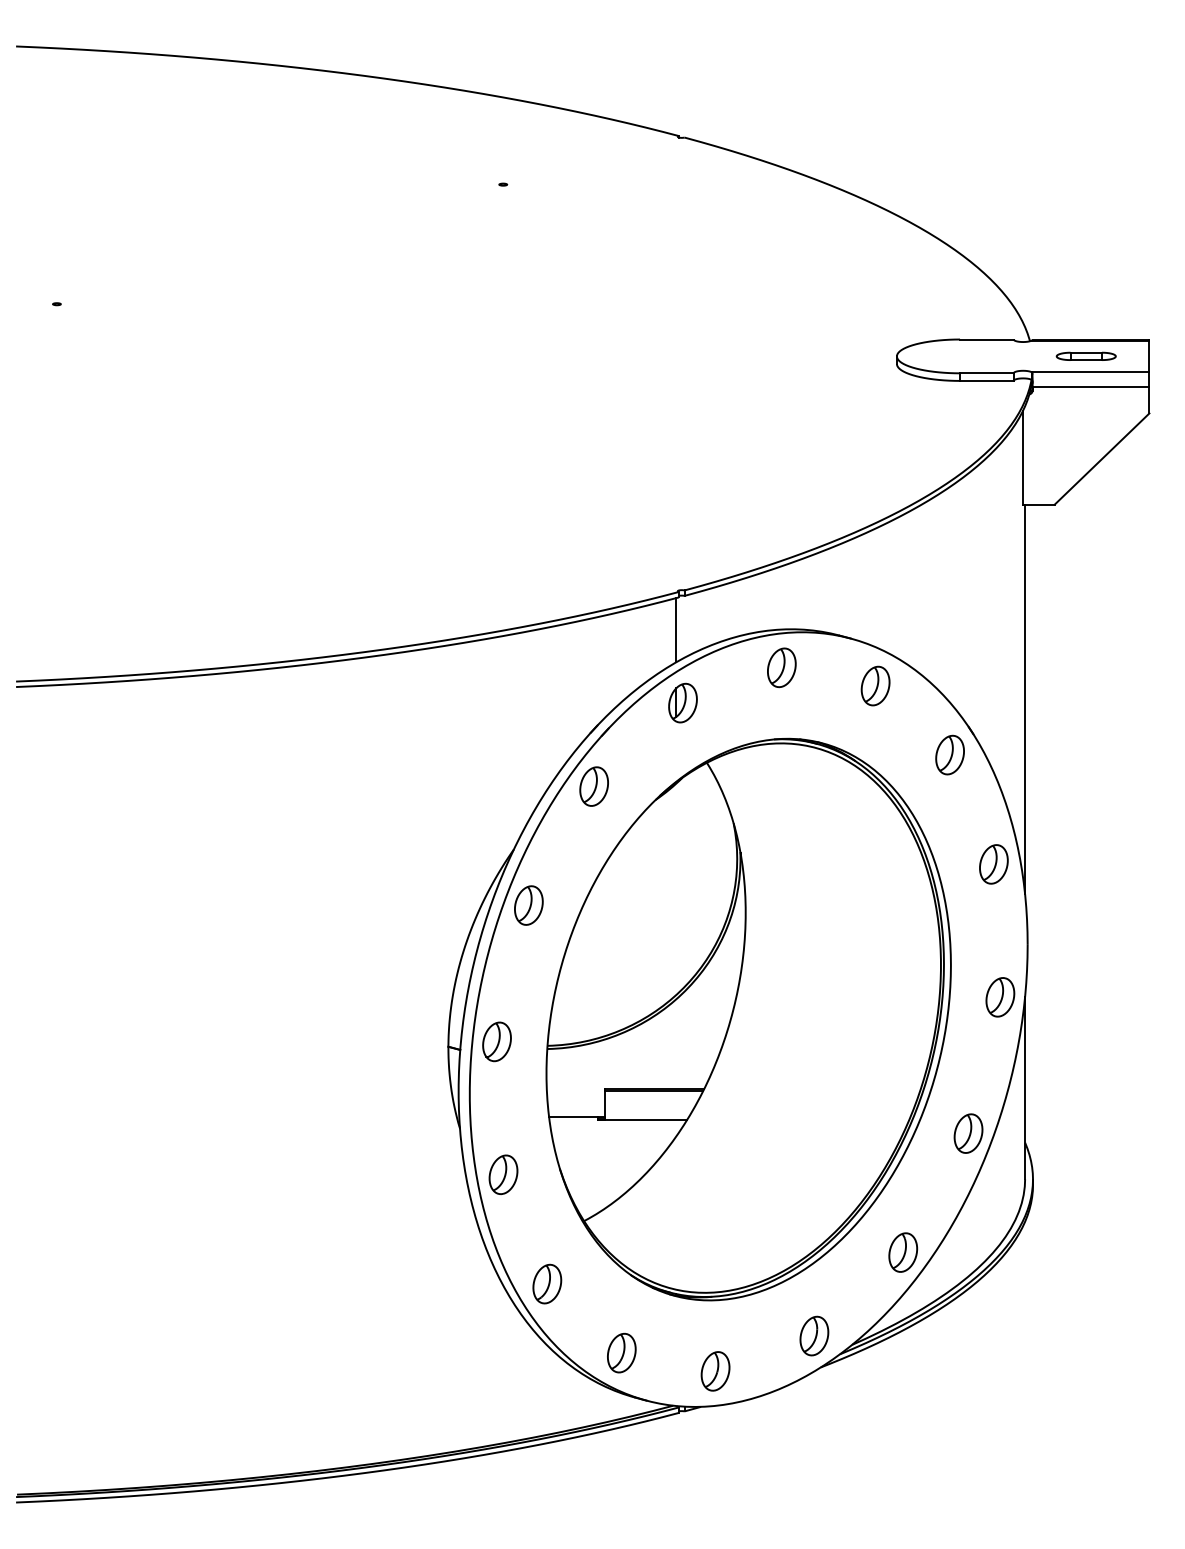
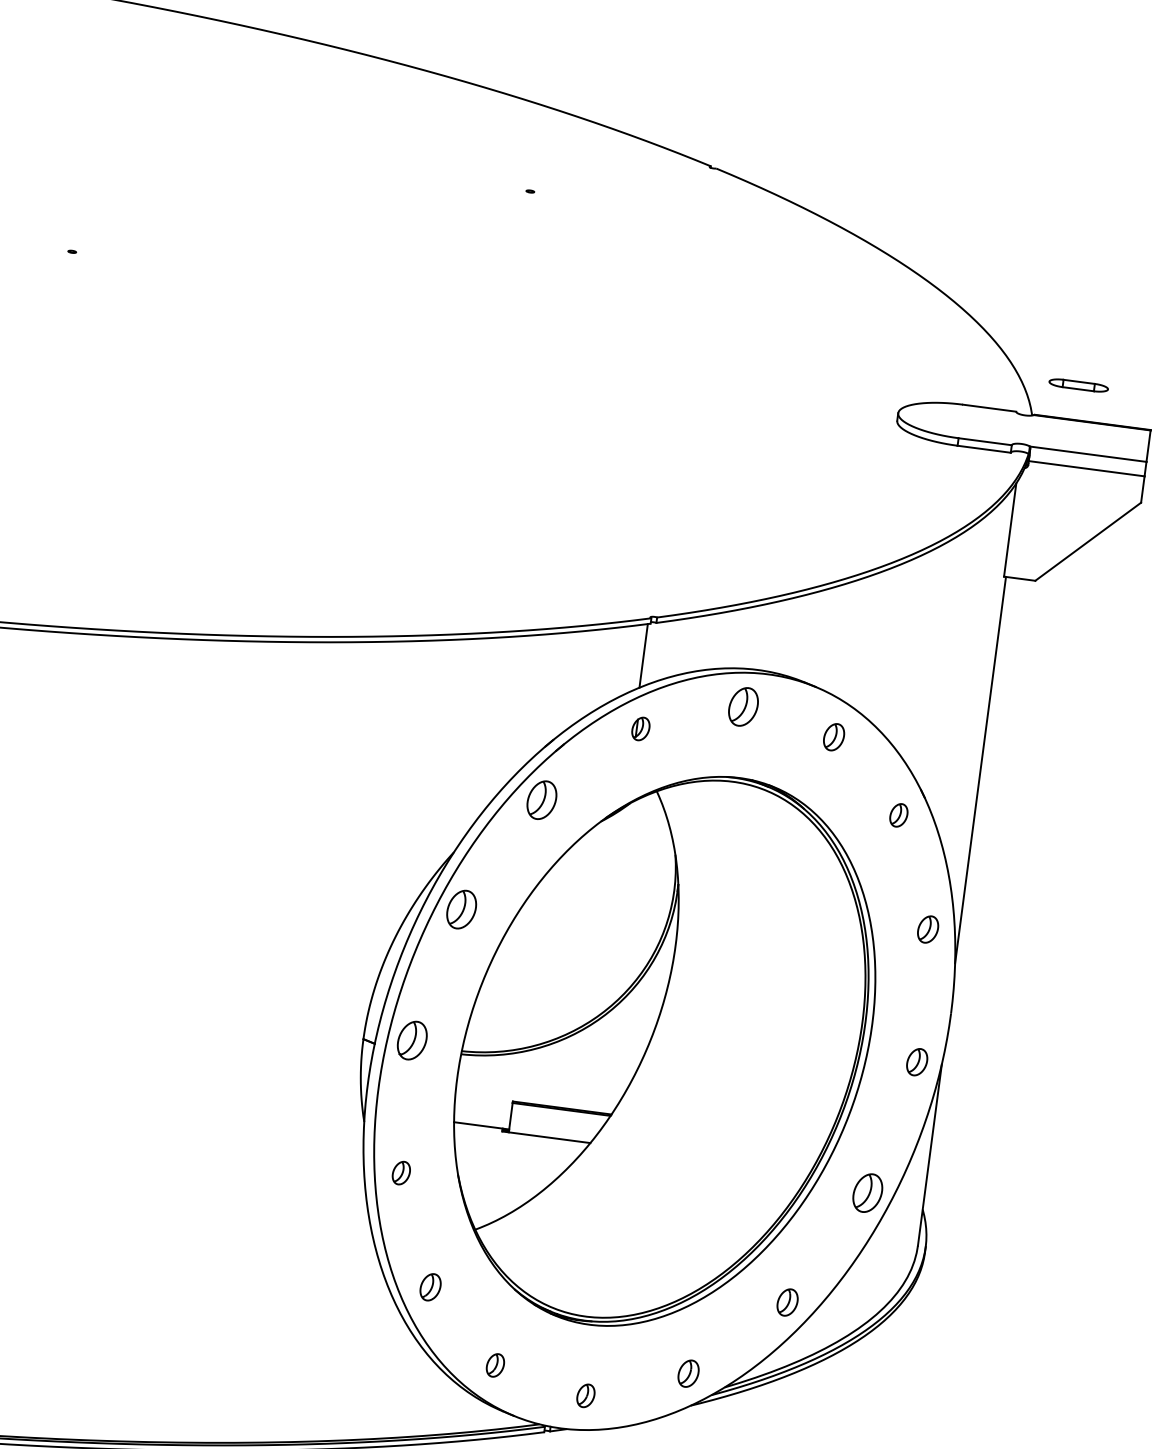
part: (1085, 355) -> (1078, 384), moved
part: (875, 685) -> (834, 736), size x0.7
part: (682, 702) -> (640, 728), size x0.6
part: (949, 754) -> (898, 814), size x0.6
part: (993, 864) -> (927, 929), size x0.7
part: (1000, 997) -> (917, 1062), size x0.7
part: (503, 1174) -> (401, 1172), size x0.6
part: (903, 1252) -> (787, 1302), size x0.7
part: (547, 1283) -> (430, 1286), size x0.7
part: (814, 1335) -> (688, 1373), size x0.7
part: (621, 1352) -> (495, 1364), size x0.6
part: (715, 1371) -> (585, 1395), size x0.6

